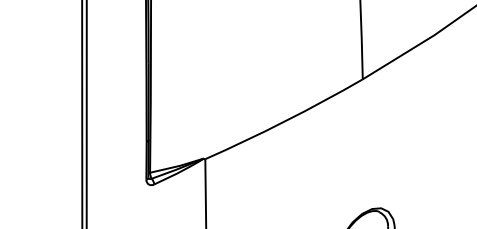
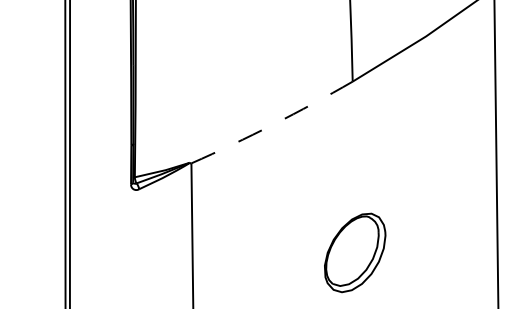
arc: (285, 121) -> (273, 124), solid -> dashed

